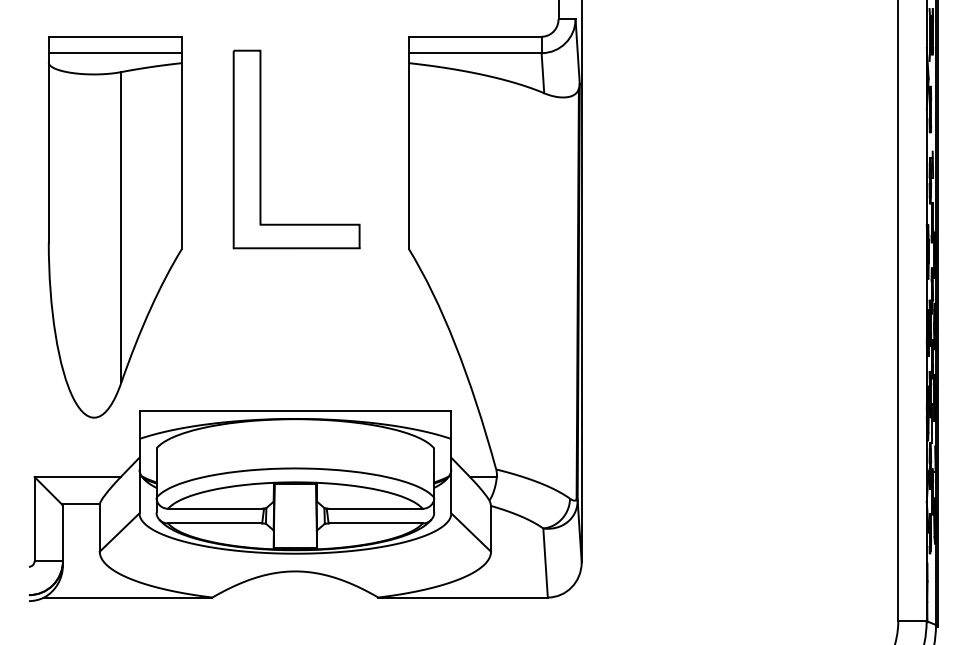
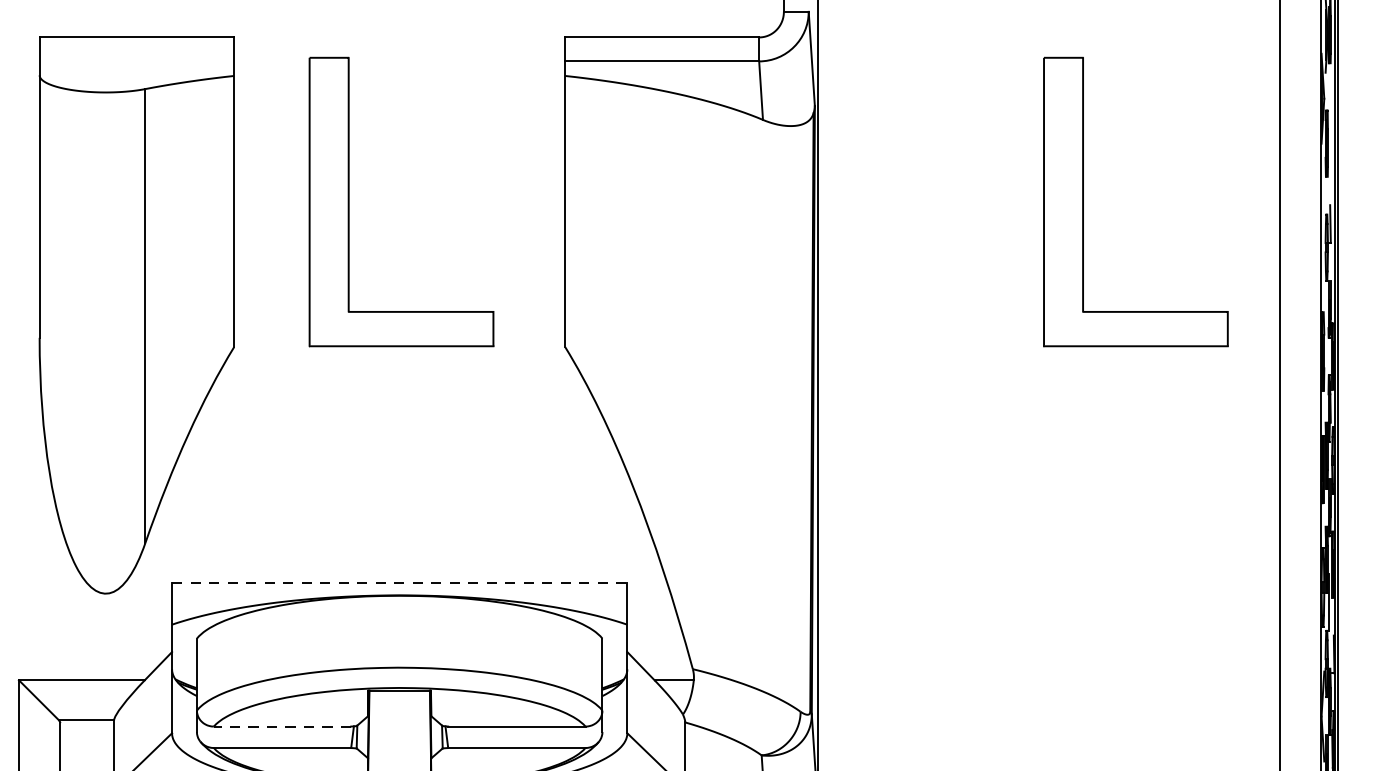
line: (115, 53) -> (137, 61), removed
part: (764, 149) -> (1084, 202), added
line: (295, 410) -> (399, 583), solid -> dashed
line: (214, 508) -> (281, 726), solid -> dashed

